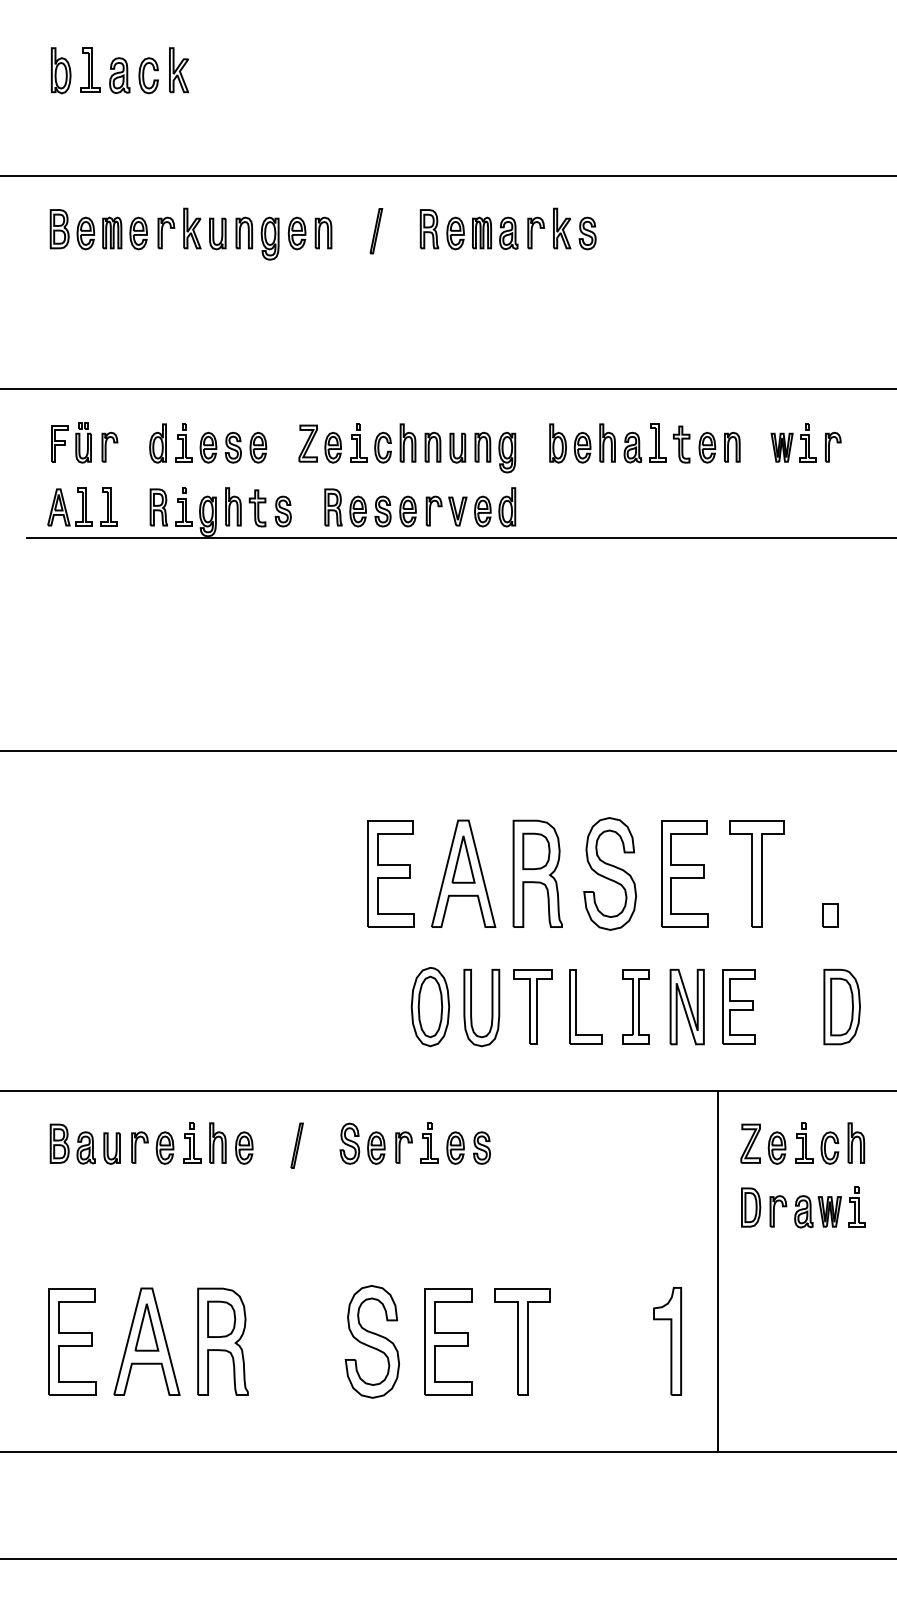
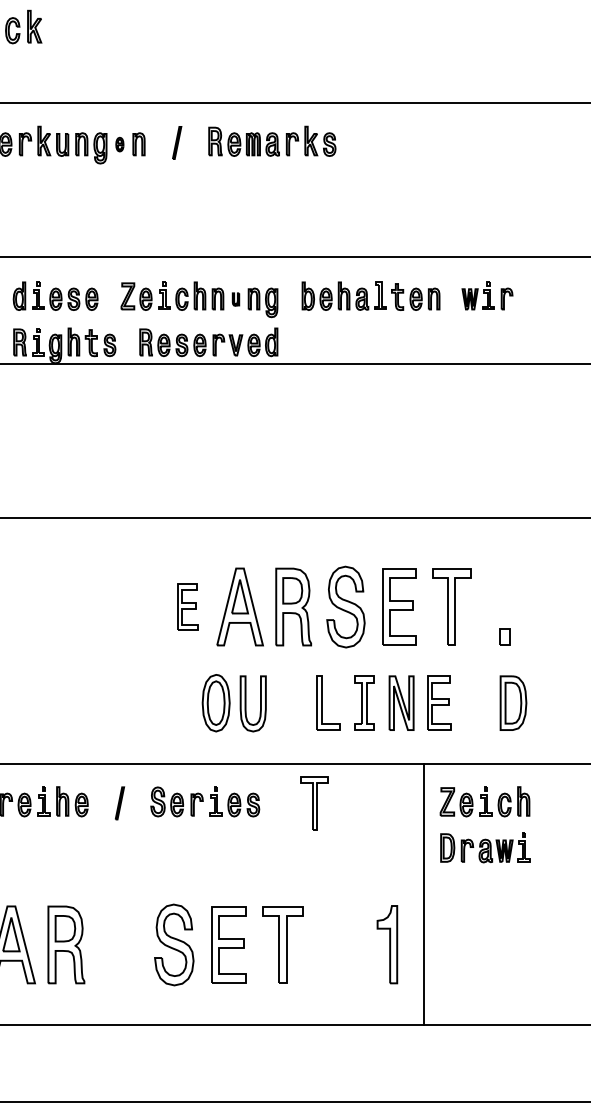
part: (296, 233) -> (119, 144), size x0.6
part: (457, 447) -> (235, 299), size x0.6
part: (390, 873) -> (187, 606), size x0.6
part: (532, 1006) -> (314, 803), moved

